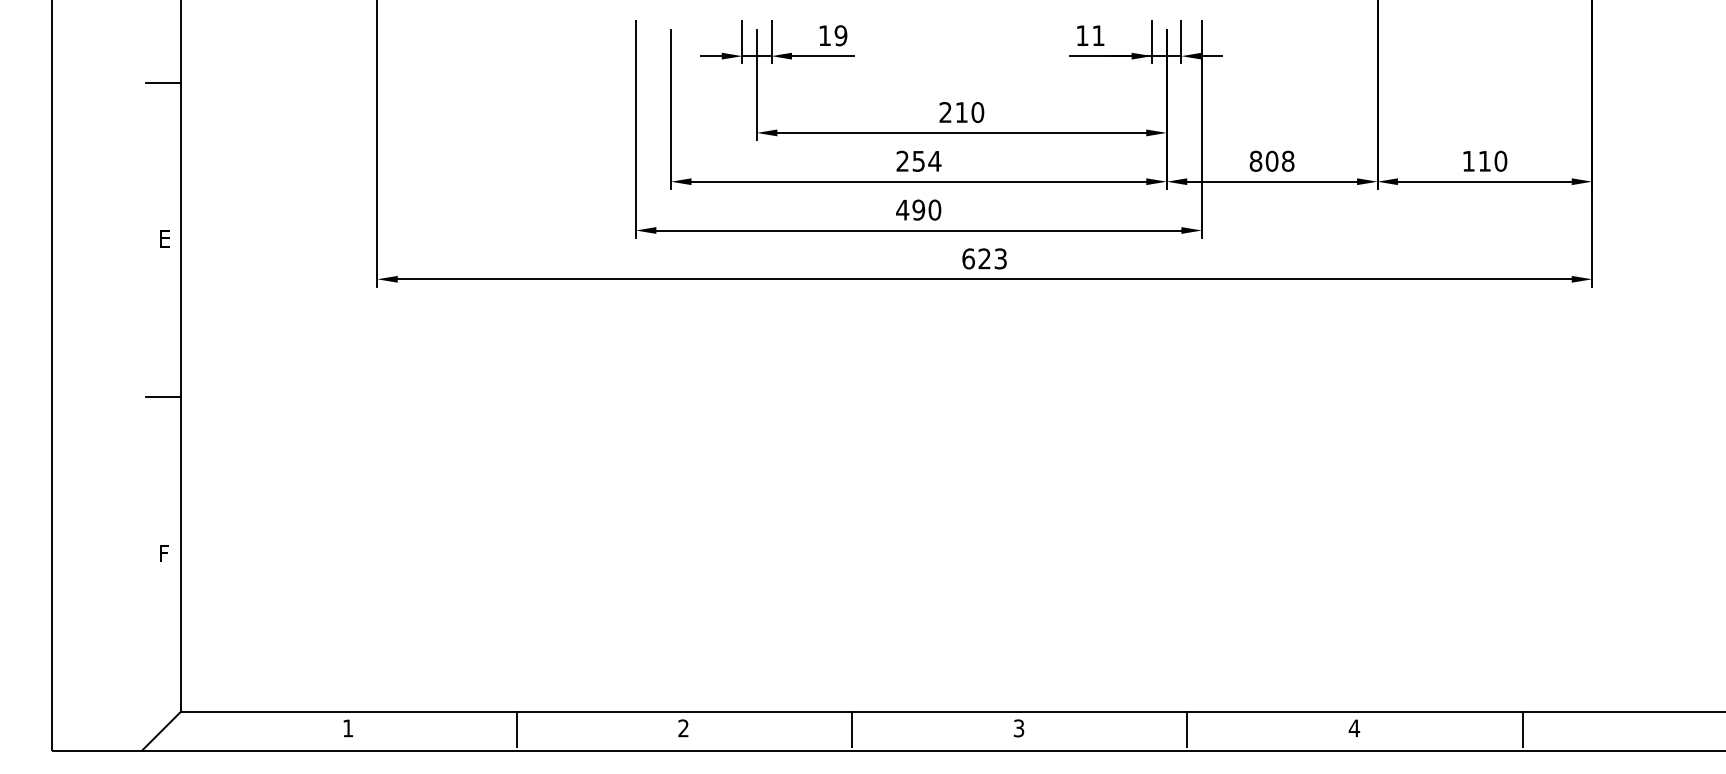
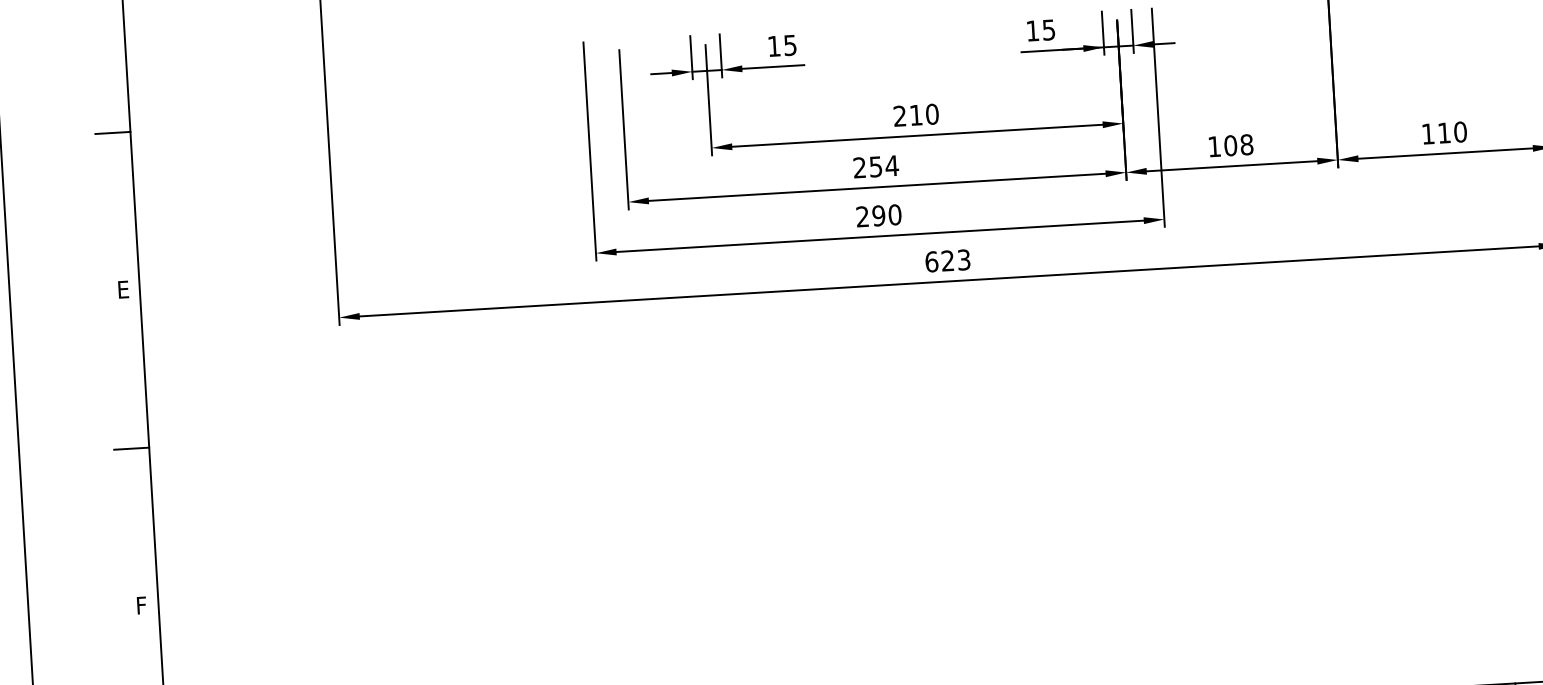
text: (840, 35) -> (789, 45), 19 -> 15
text: (1098, 35) -> (1048, 29), 11 -> 15
text: (1255, 160) -> (1214, 145), 808 -> 108
text: (902, 209) -> (862, 216), 490 -> 290

